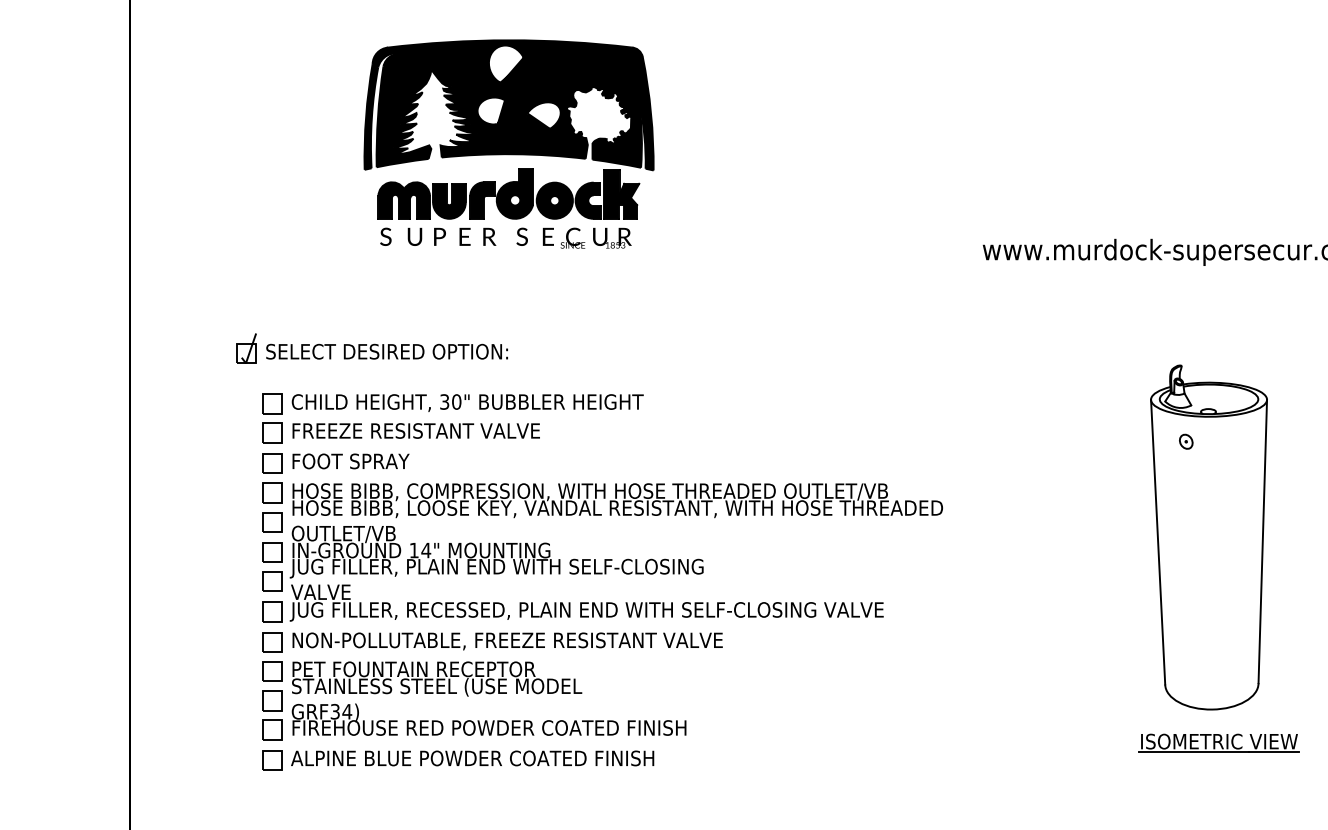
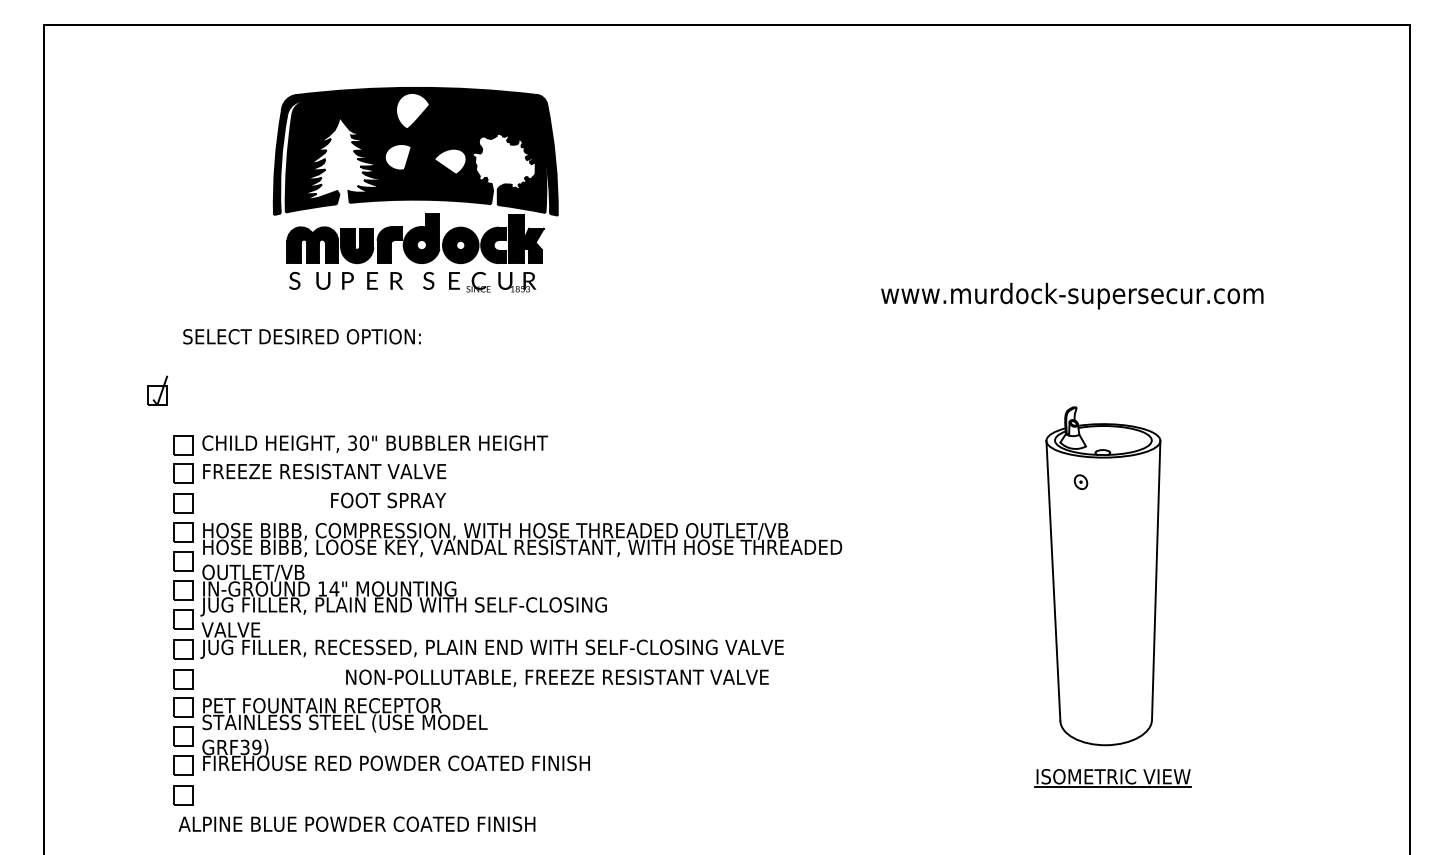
text: (386, 351) -> (301, 336), moved
text: (350, 461) -> (388, 500), moved
text: (507, 641) -> (557, 678), moved
text: (346, 711) -> (256, 747), GRF34) -> GRF39)
text: (472, 757) -> (356, 823), moved

